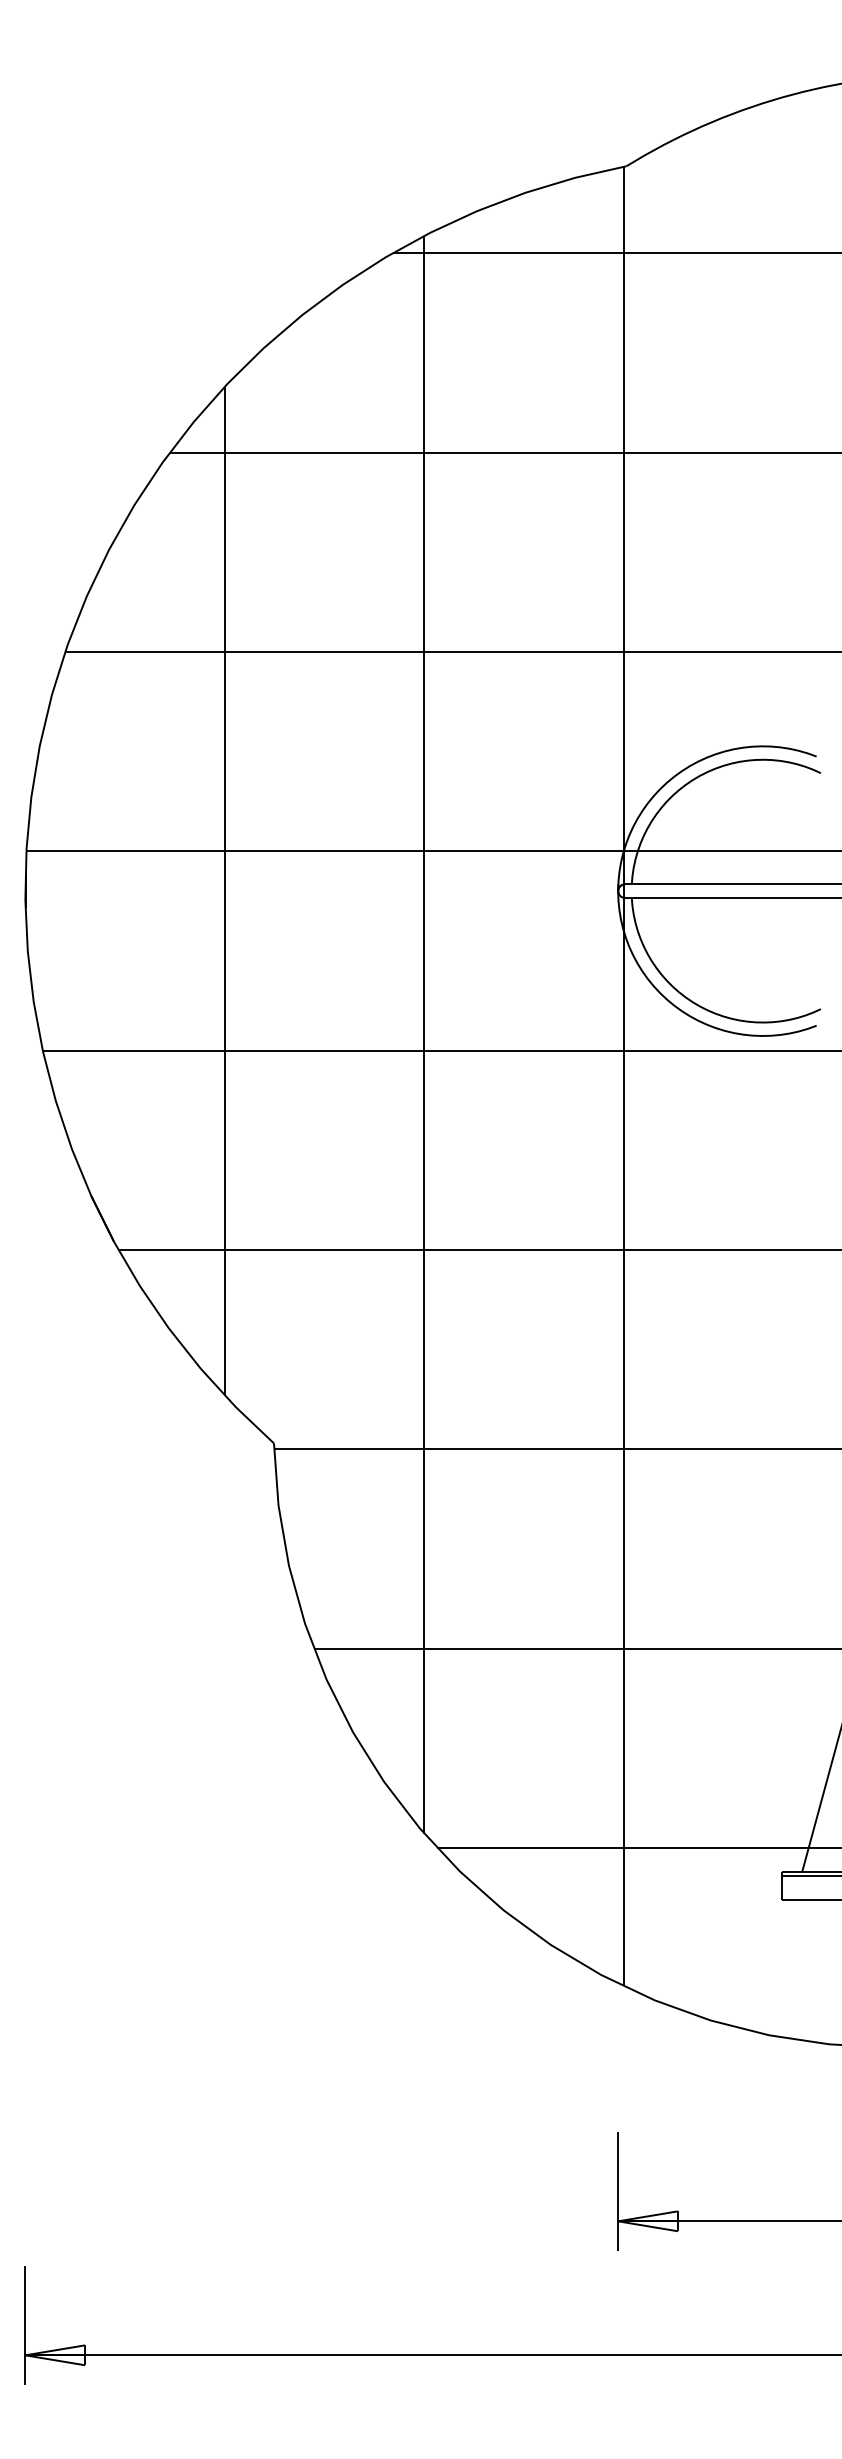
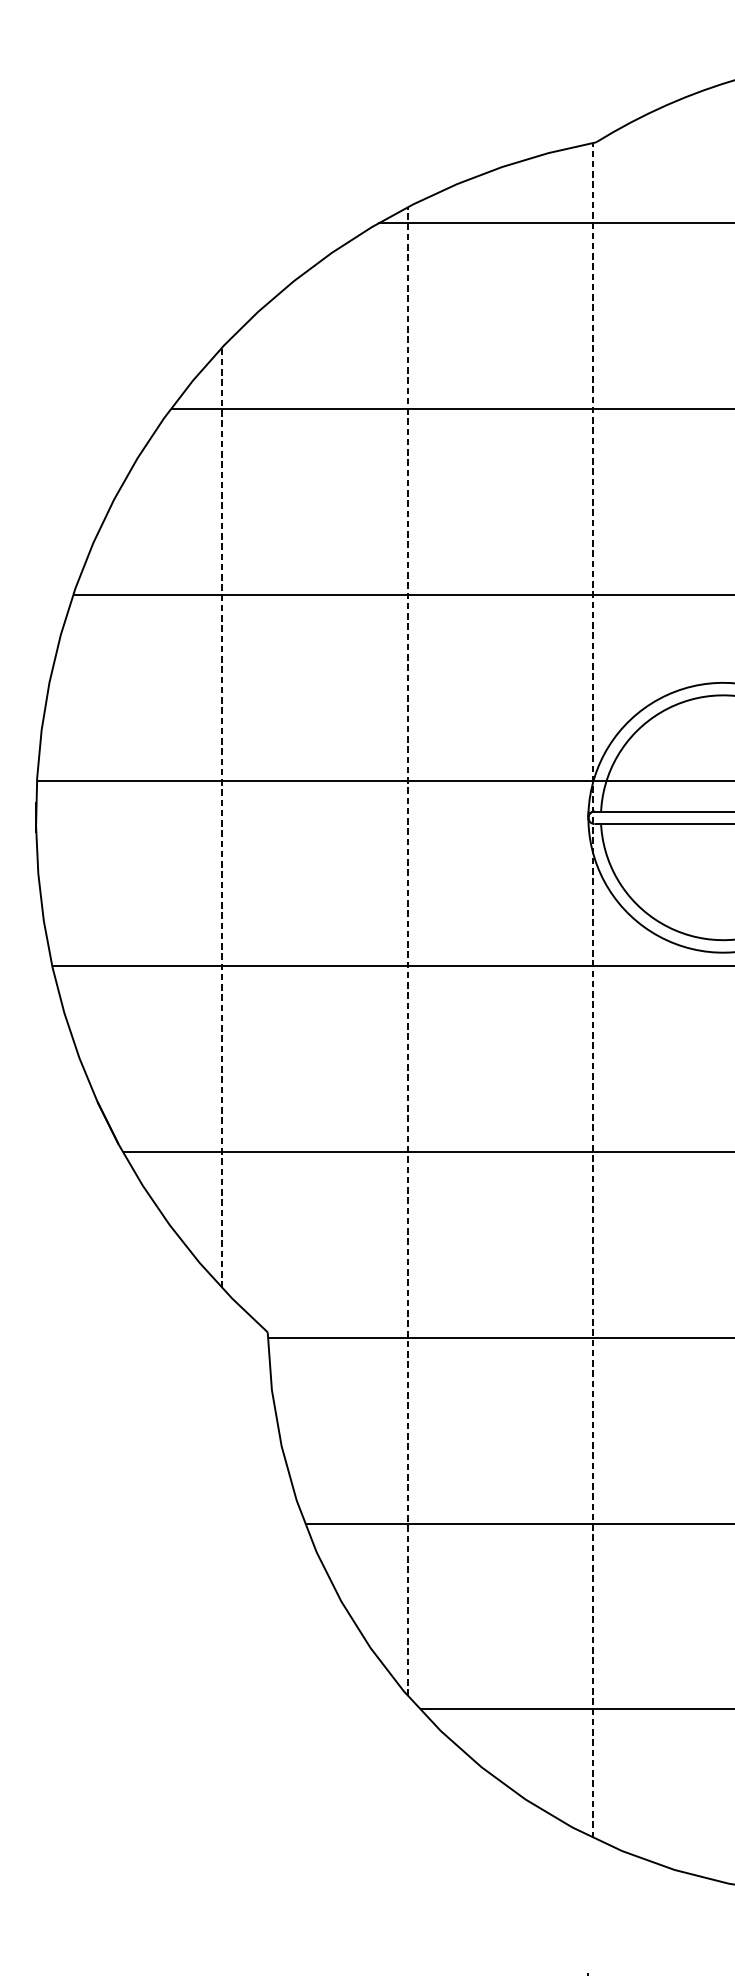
line: (224, 891) -> (221, 818), solid -> dashed
line: (424, 1034) -> (407, 951), solid -> dashed
line: (623, 1076) -> (593, 990), solid -> dashed

